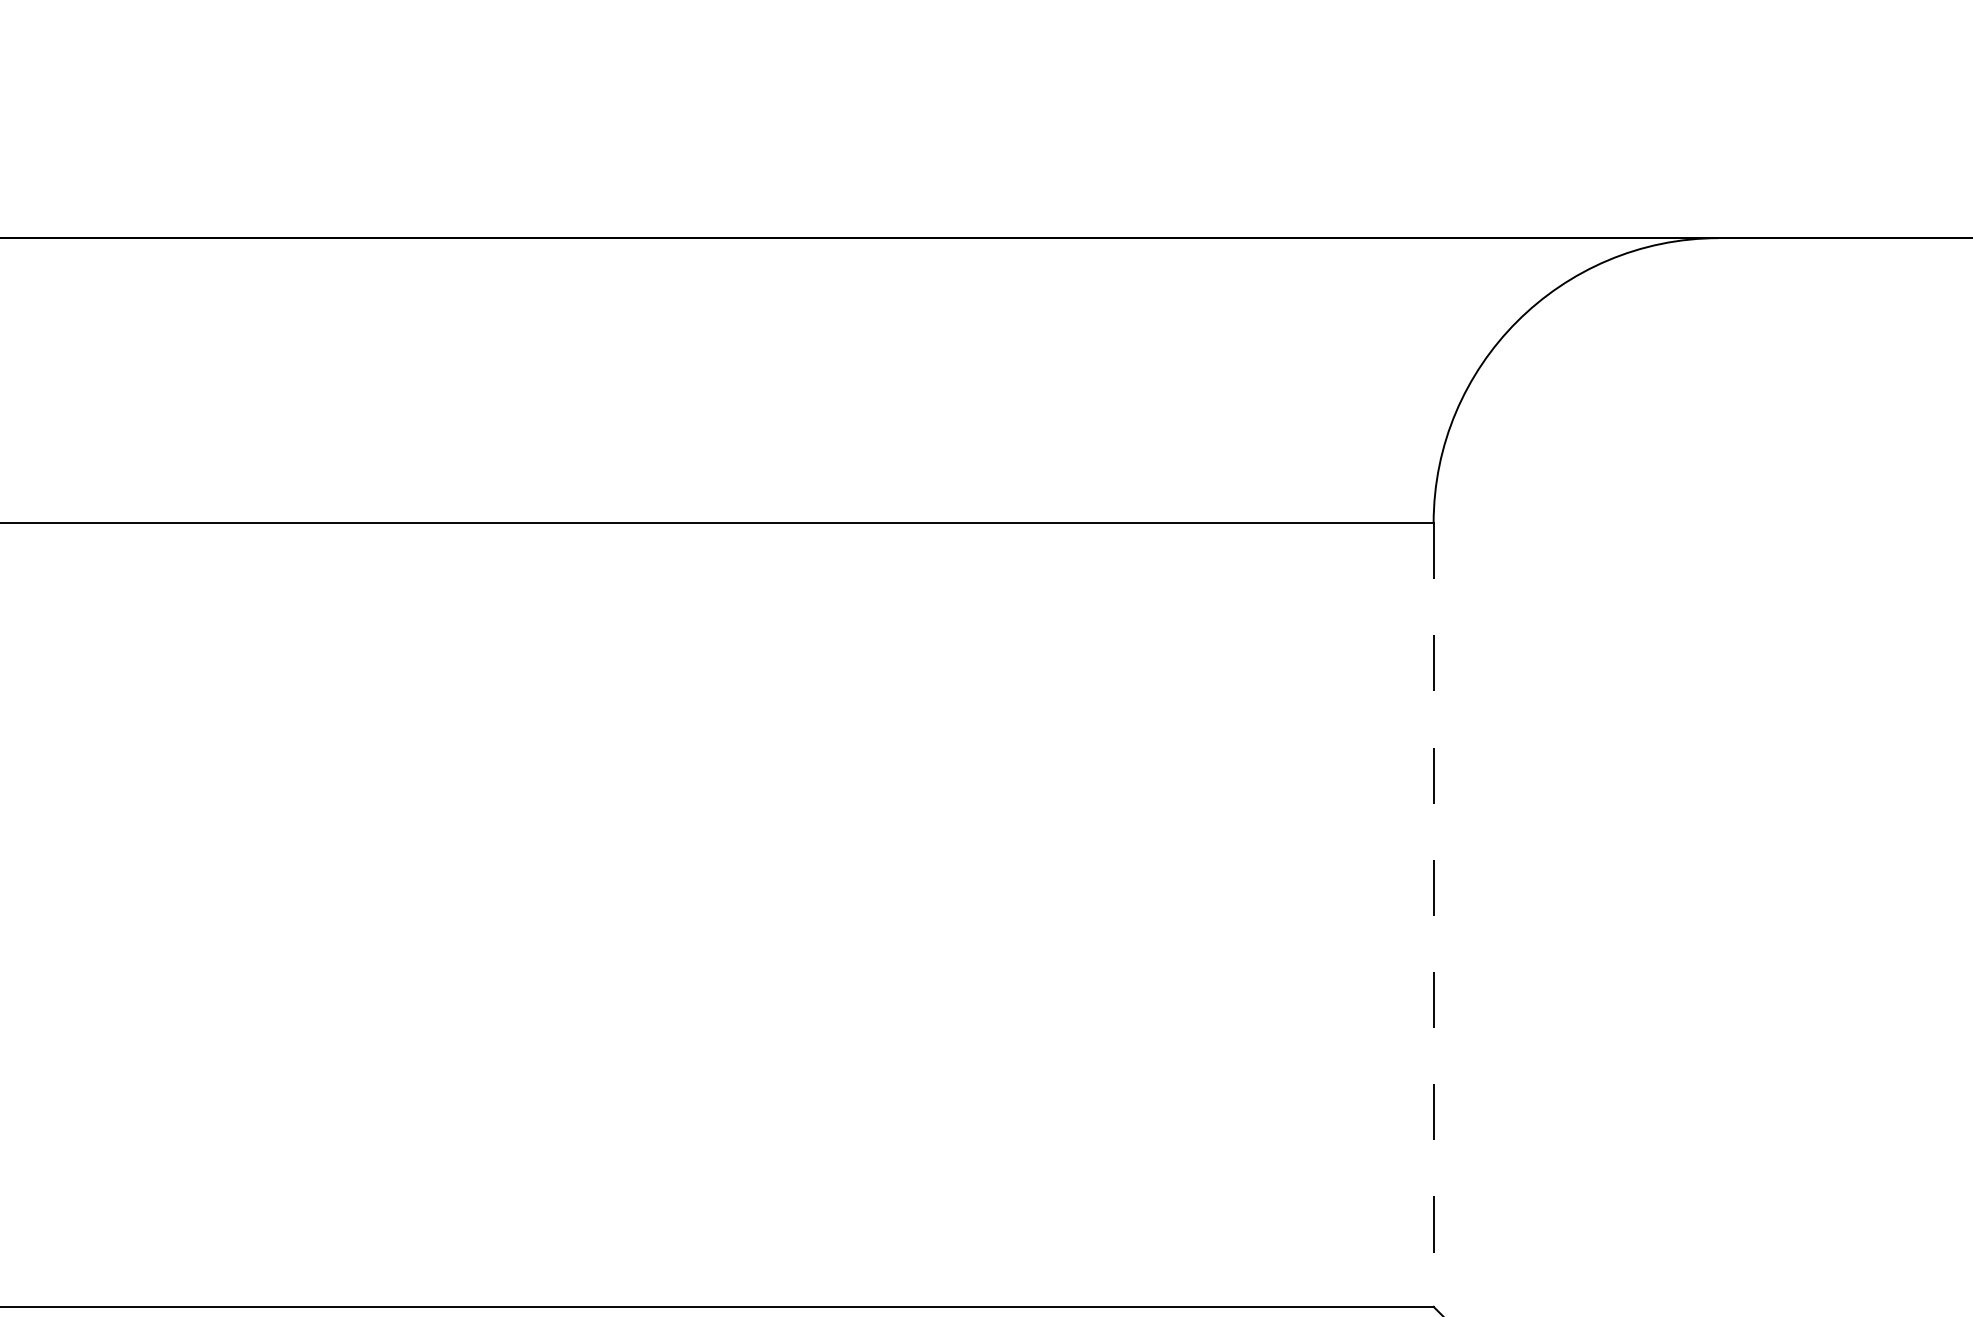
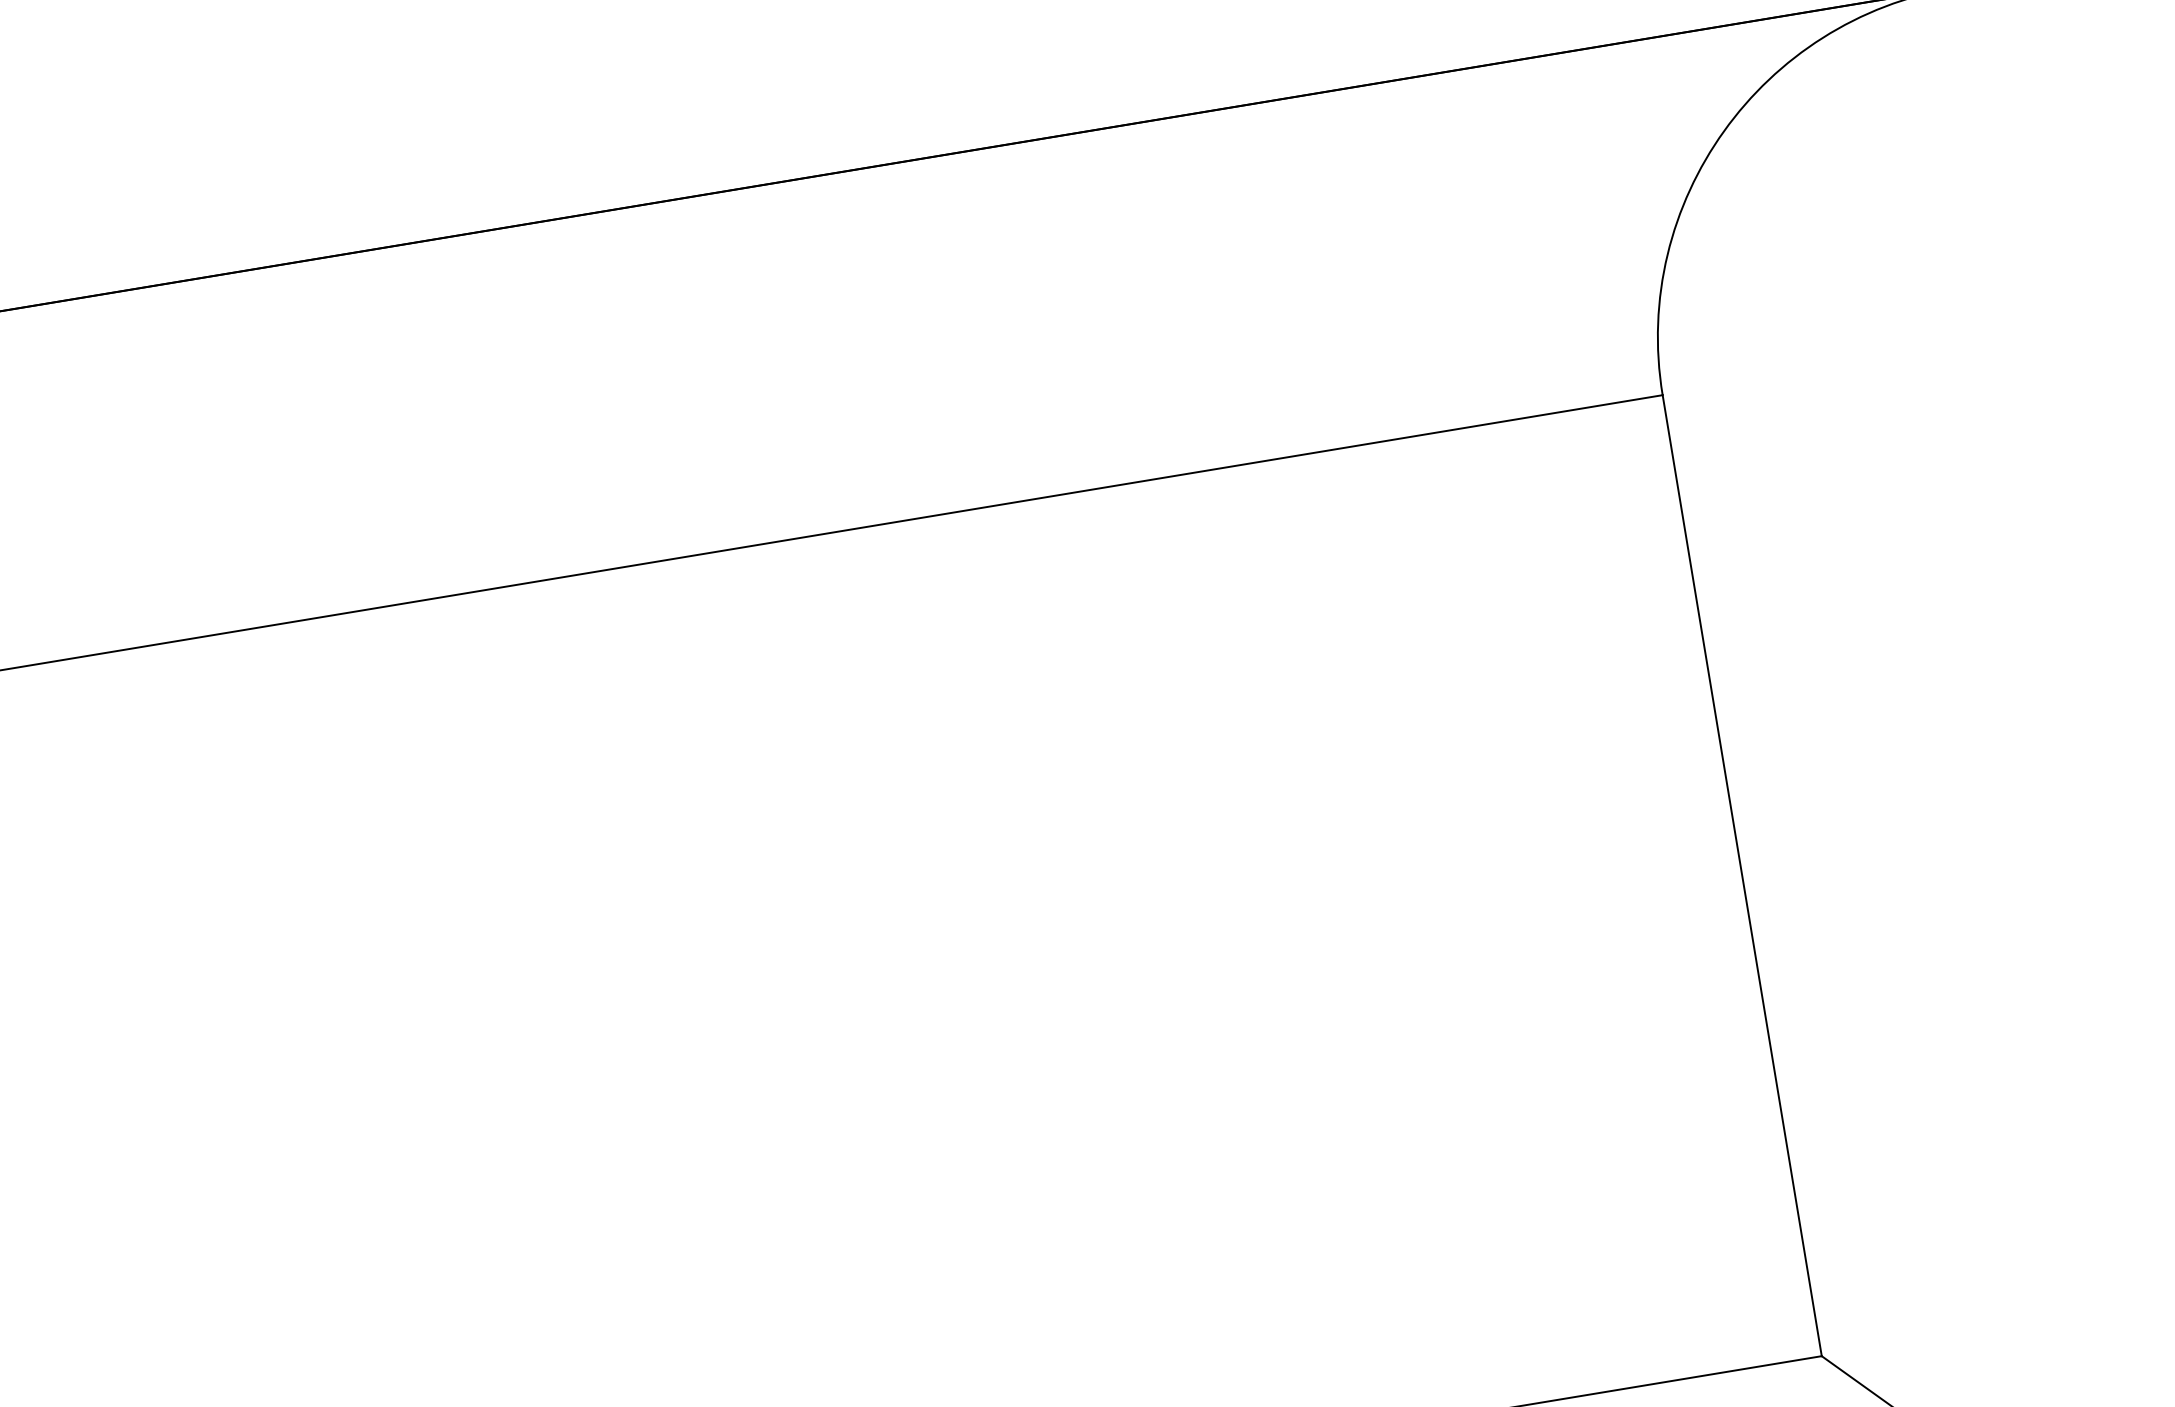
line: (1433, 914) -> (1741, 875), dashed -> solid

